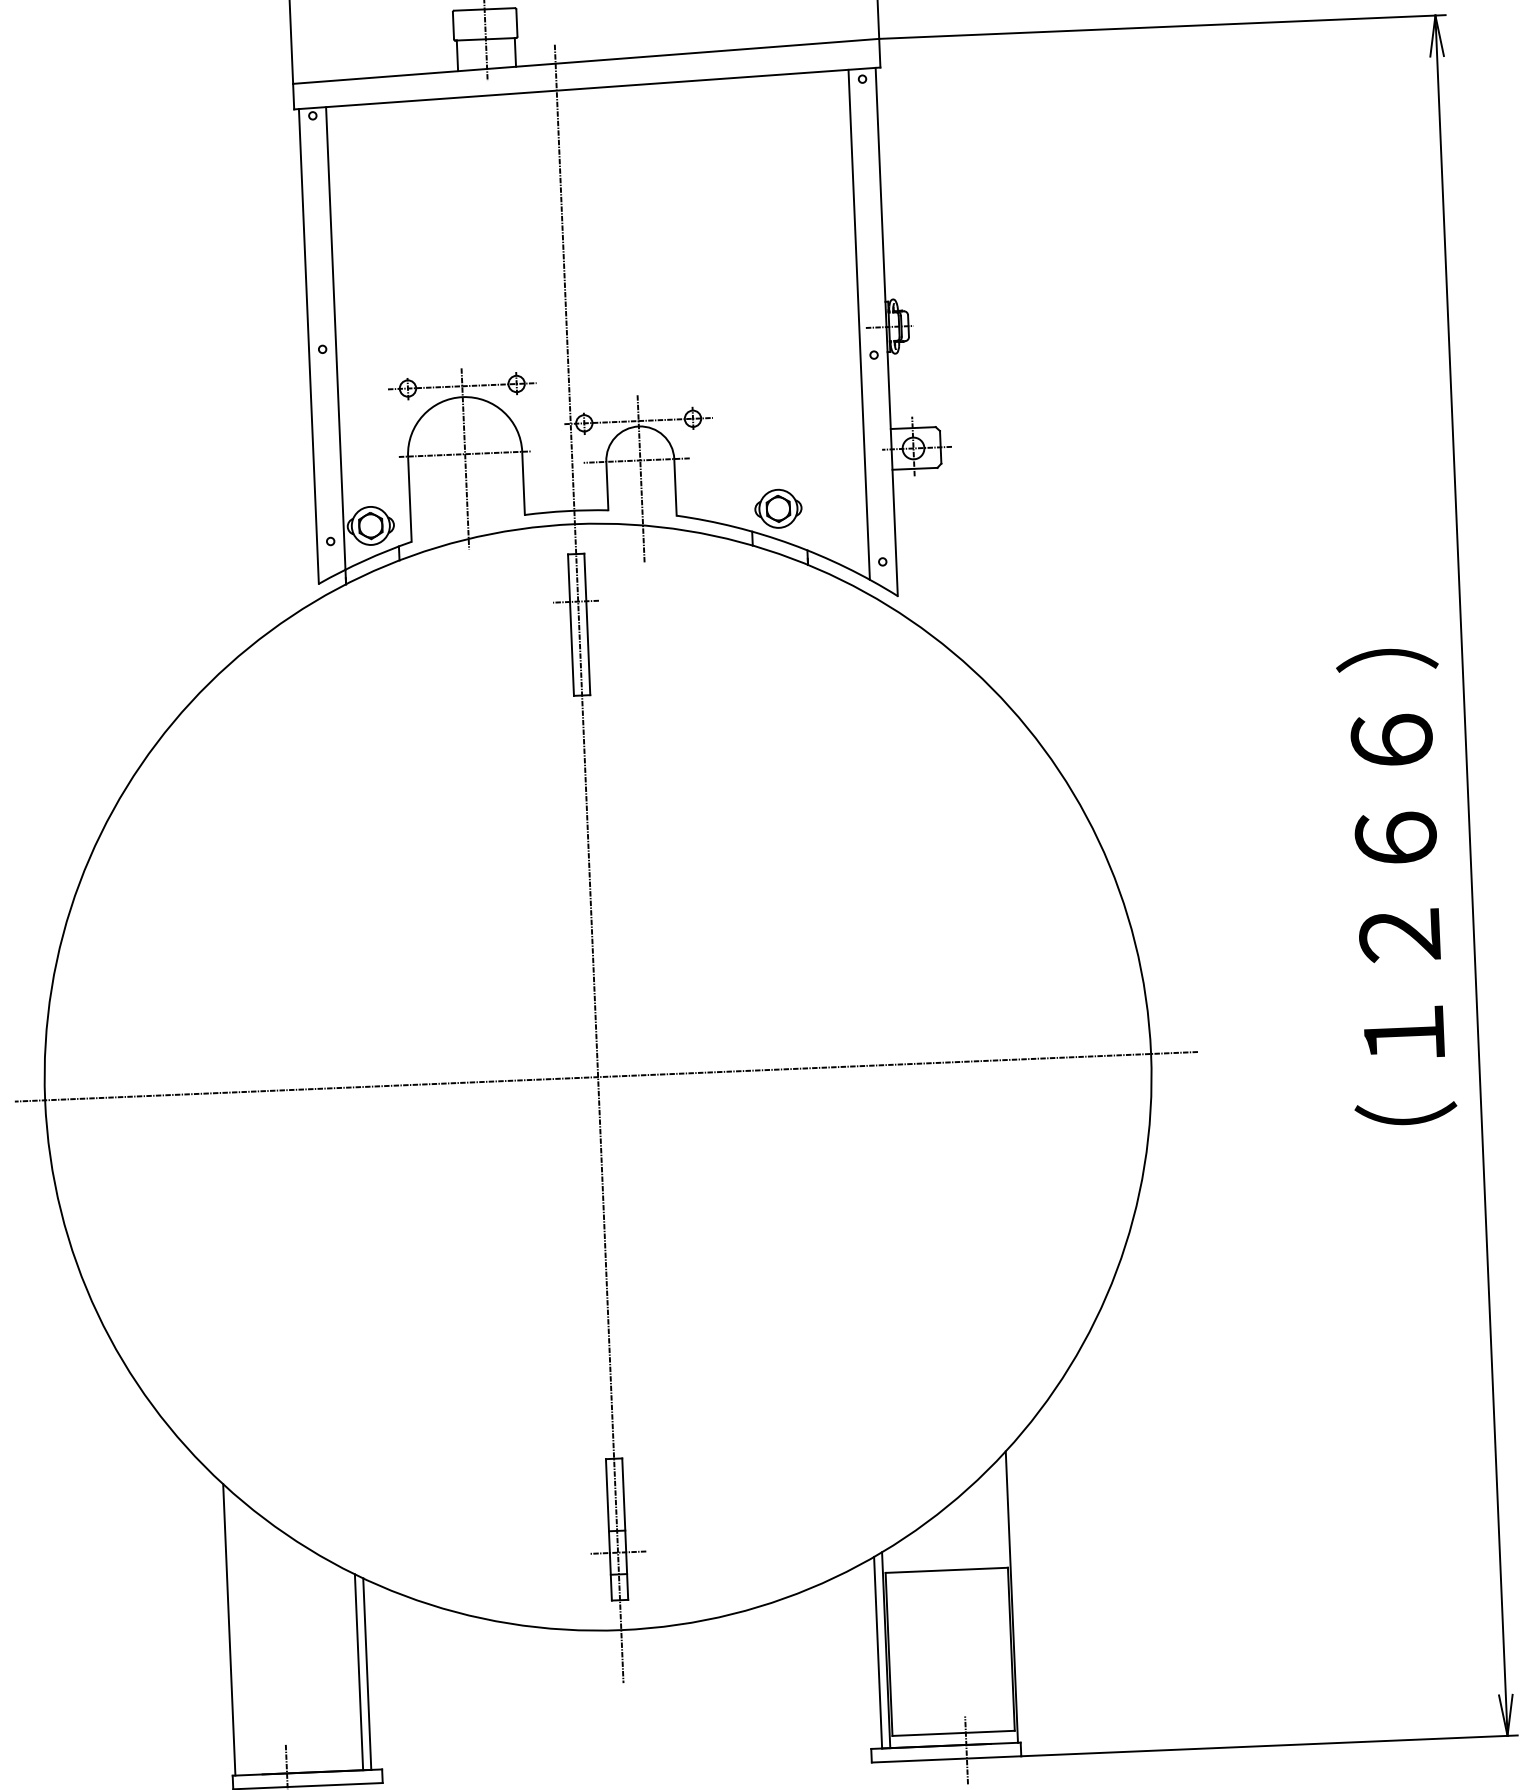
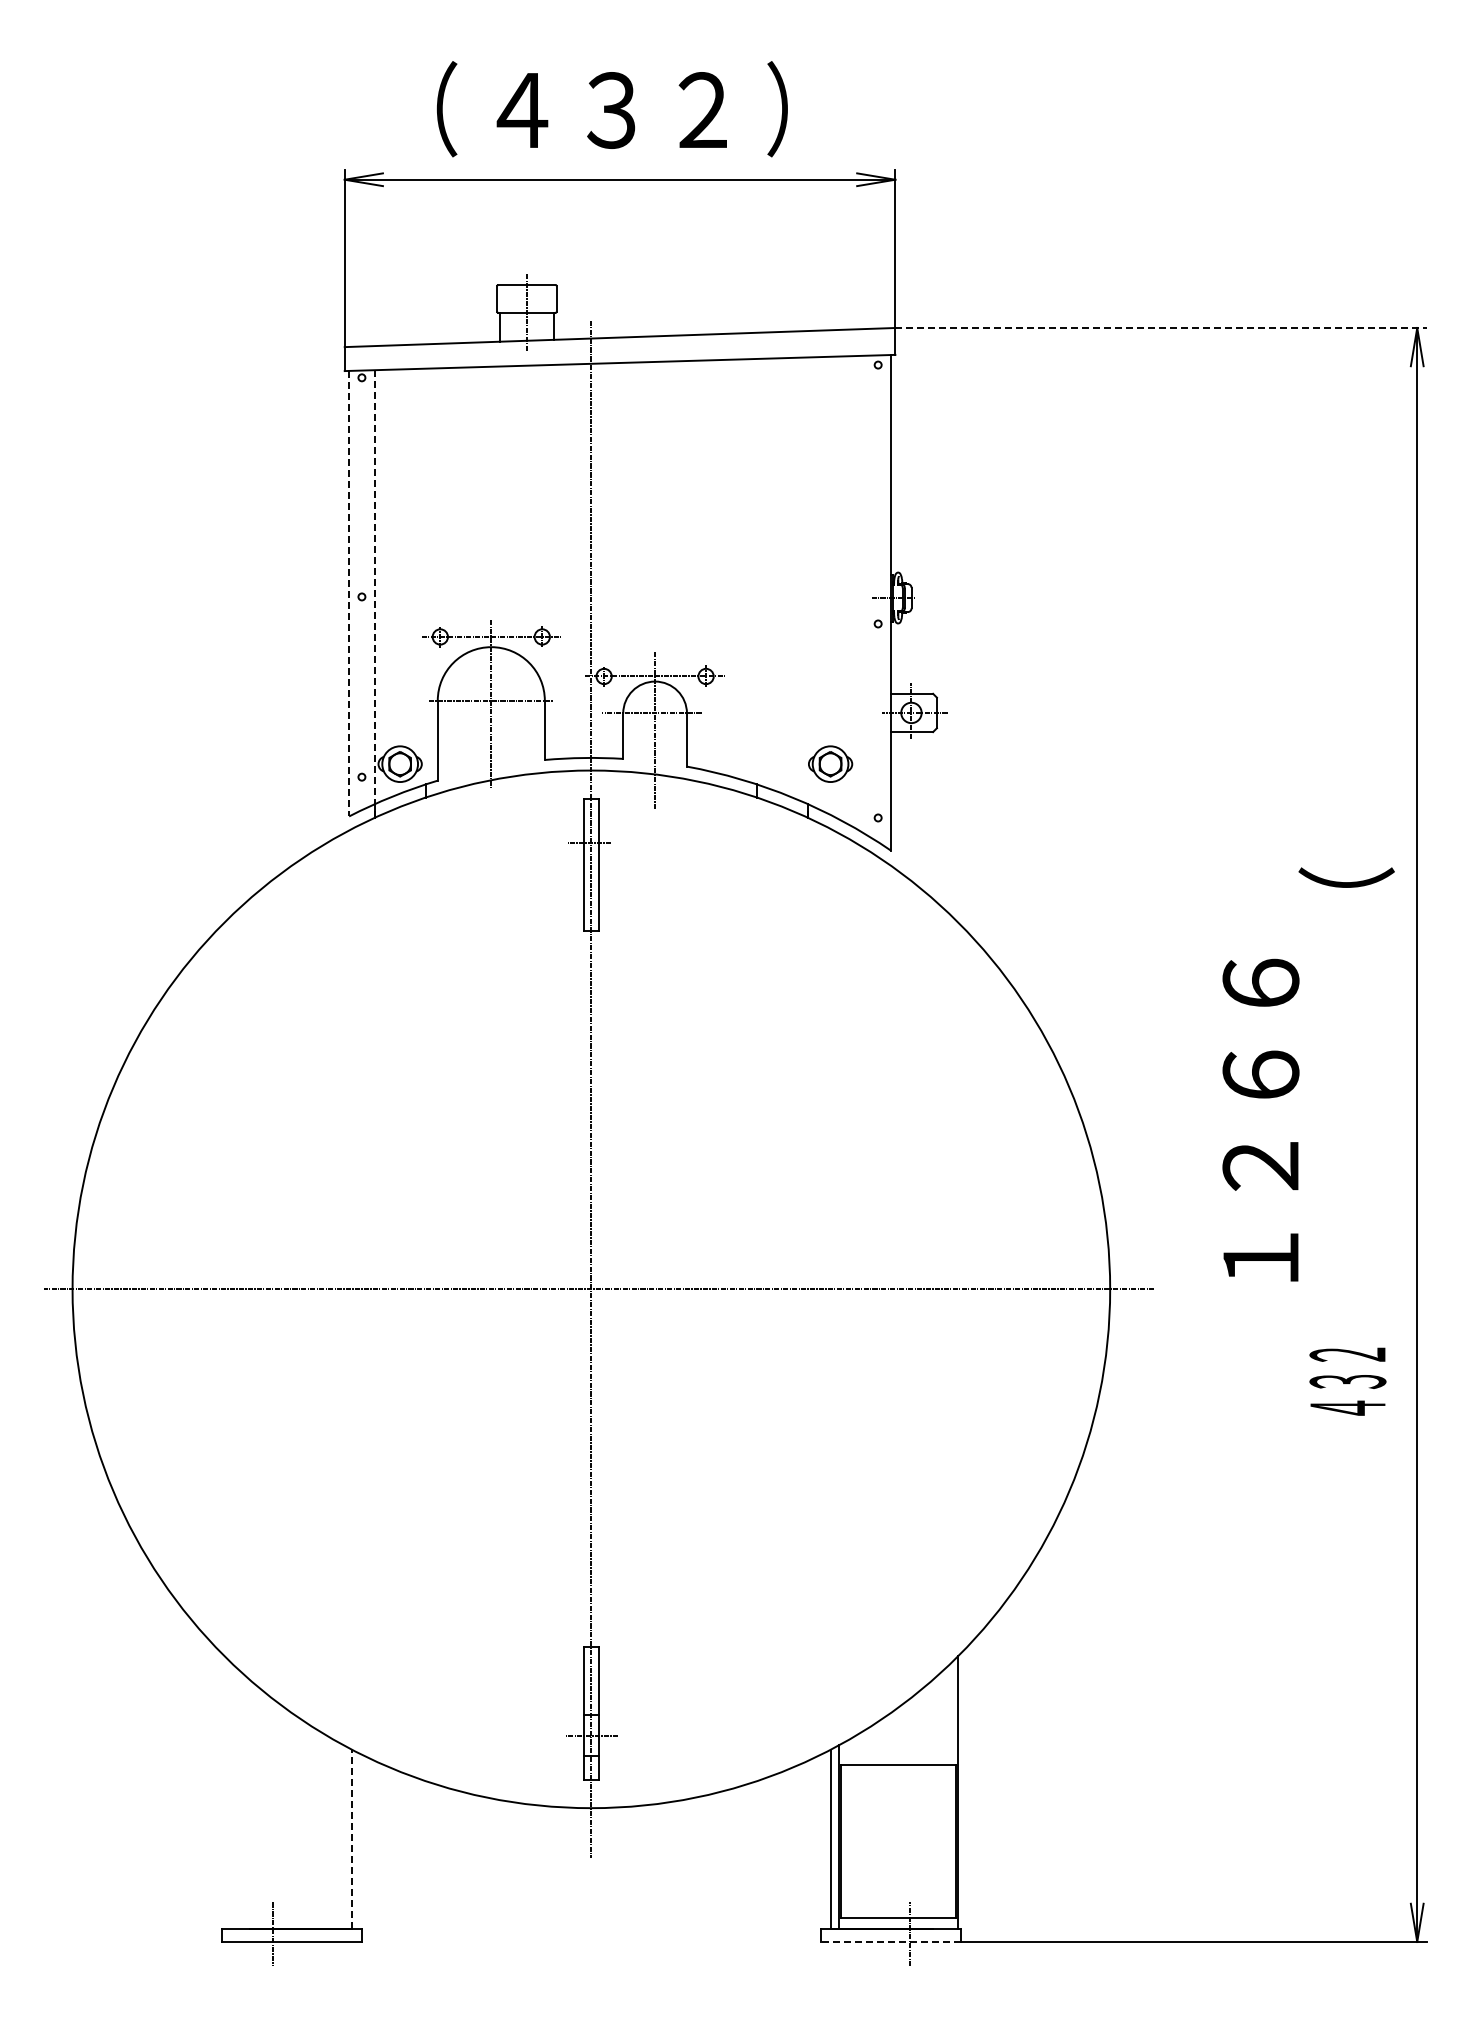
line: (1162, 27) -> (1161, 328), solid -> dashed
line: (859, 324) -> (865, 594), removed
line: (335, 338) -> (374, 587), solid -> dashed
line: (309, 346) -> (349, 593), solid -> dashed
part: (778, 508) -> (830, 763), moved
text: (1385, 632) -> (1346, 903), ） -> （
text: (1397, 885) -> (1260, 1119), moved
text: (1407, 1140) -> (1346, 1380), （ -> ４３２
line: (229, 1629) -> (224, 1792), removed
line: (359, 1672) -> (344, 1837), removed
line: (367, 1674) -> (351, 1839), solid -> dashed
line: (946, 1759) -> (890, 1942), solid -> dashed

